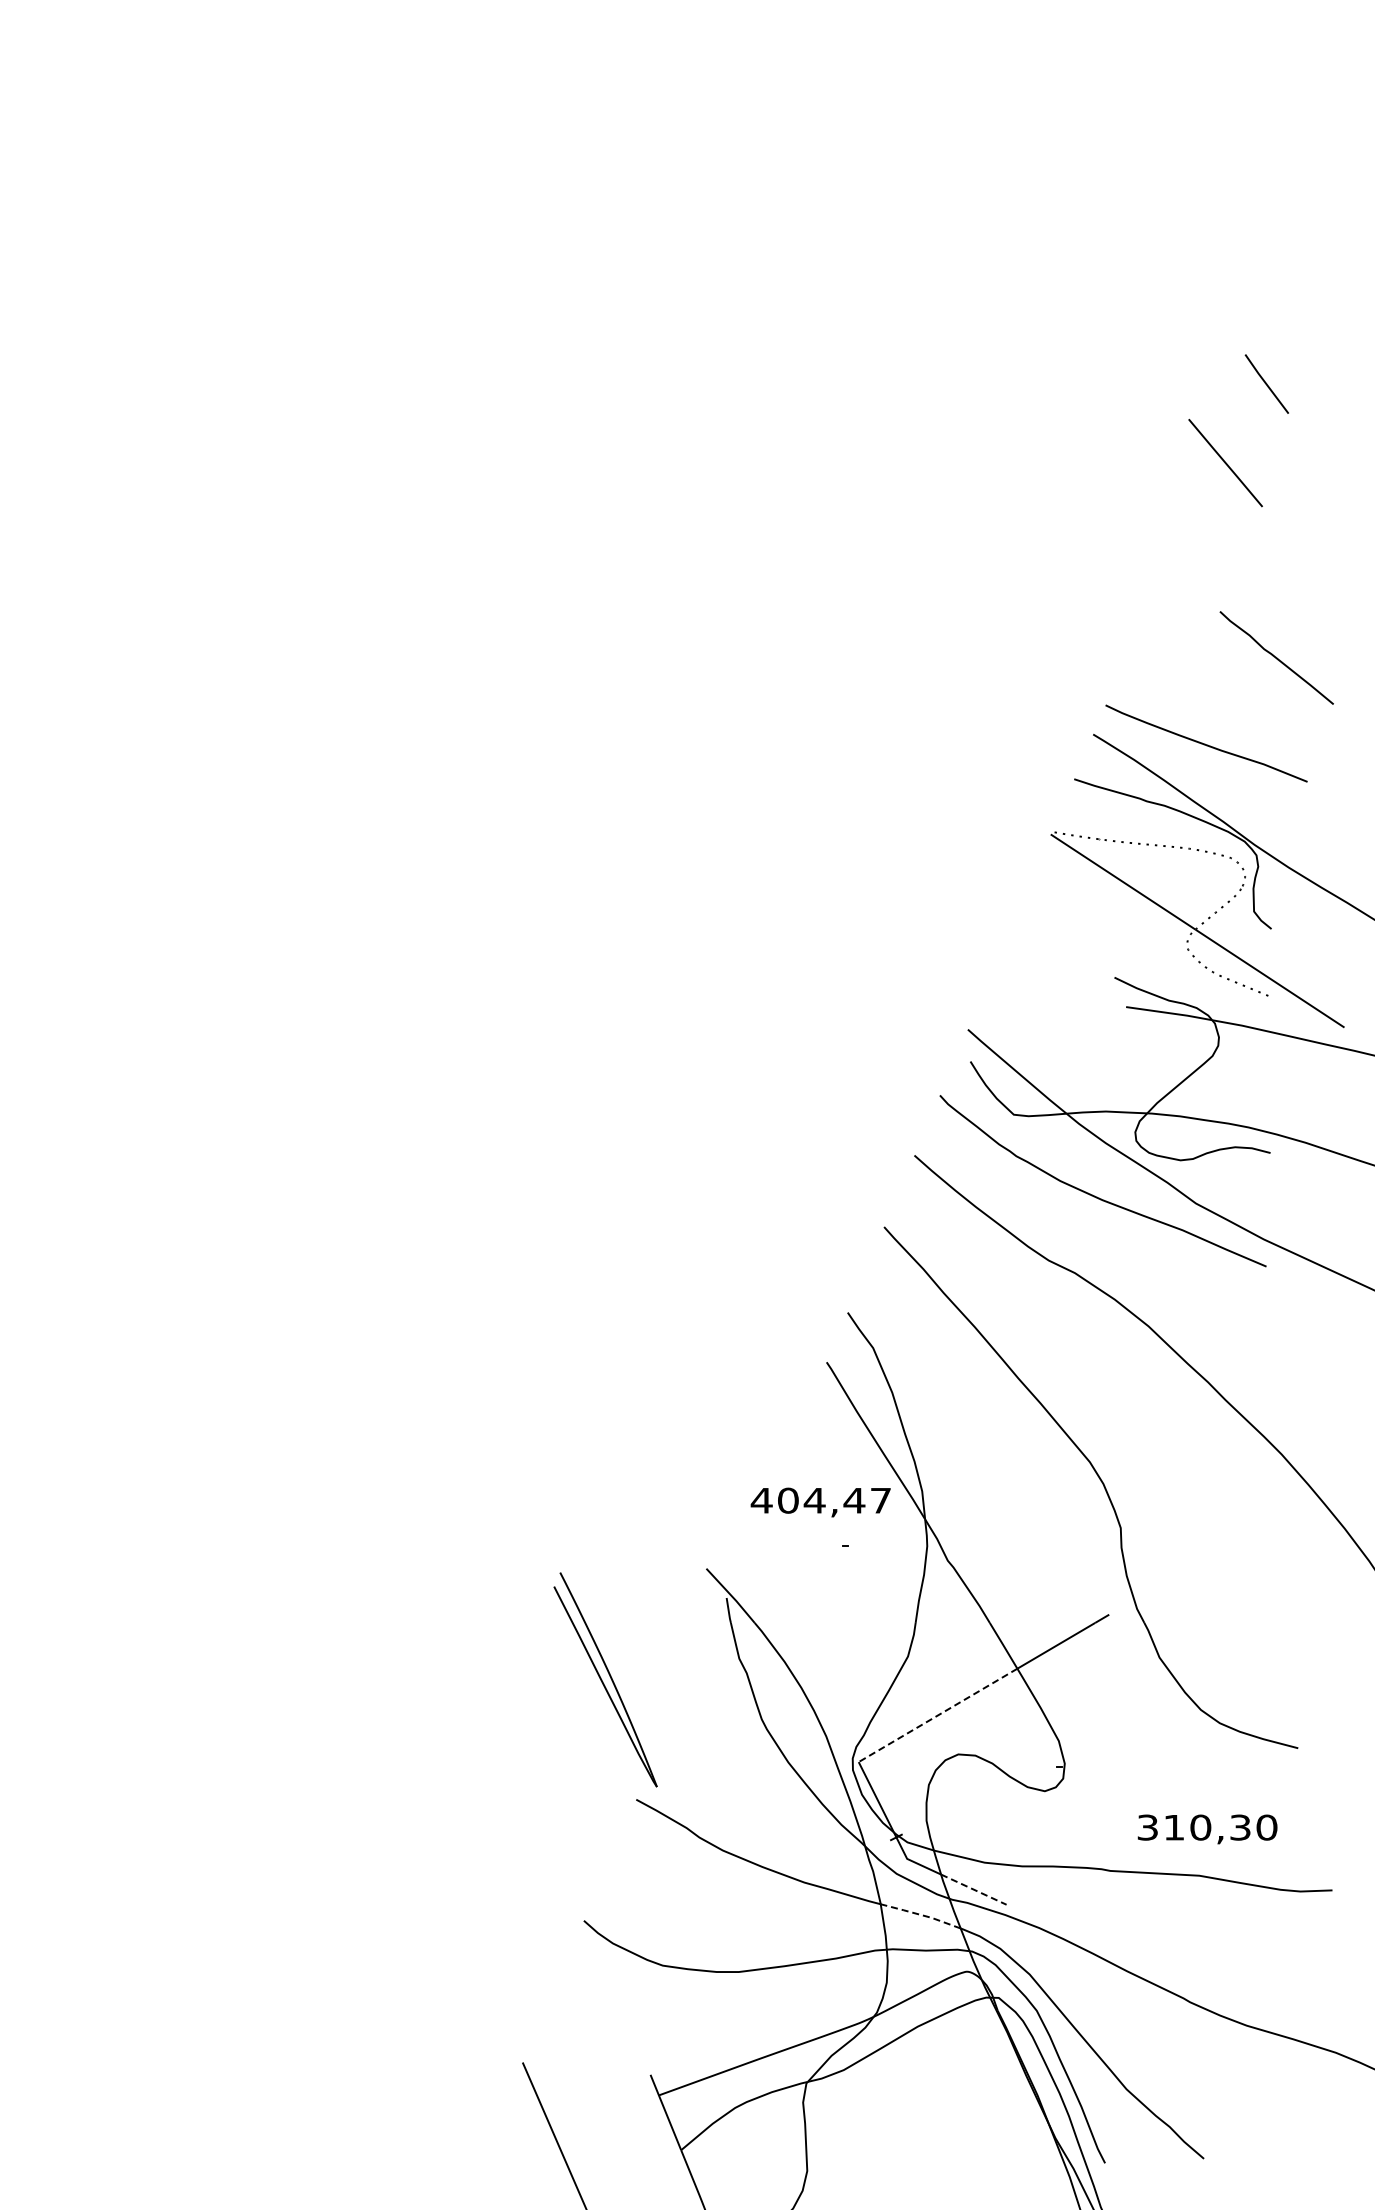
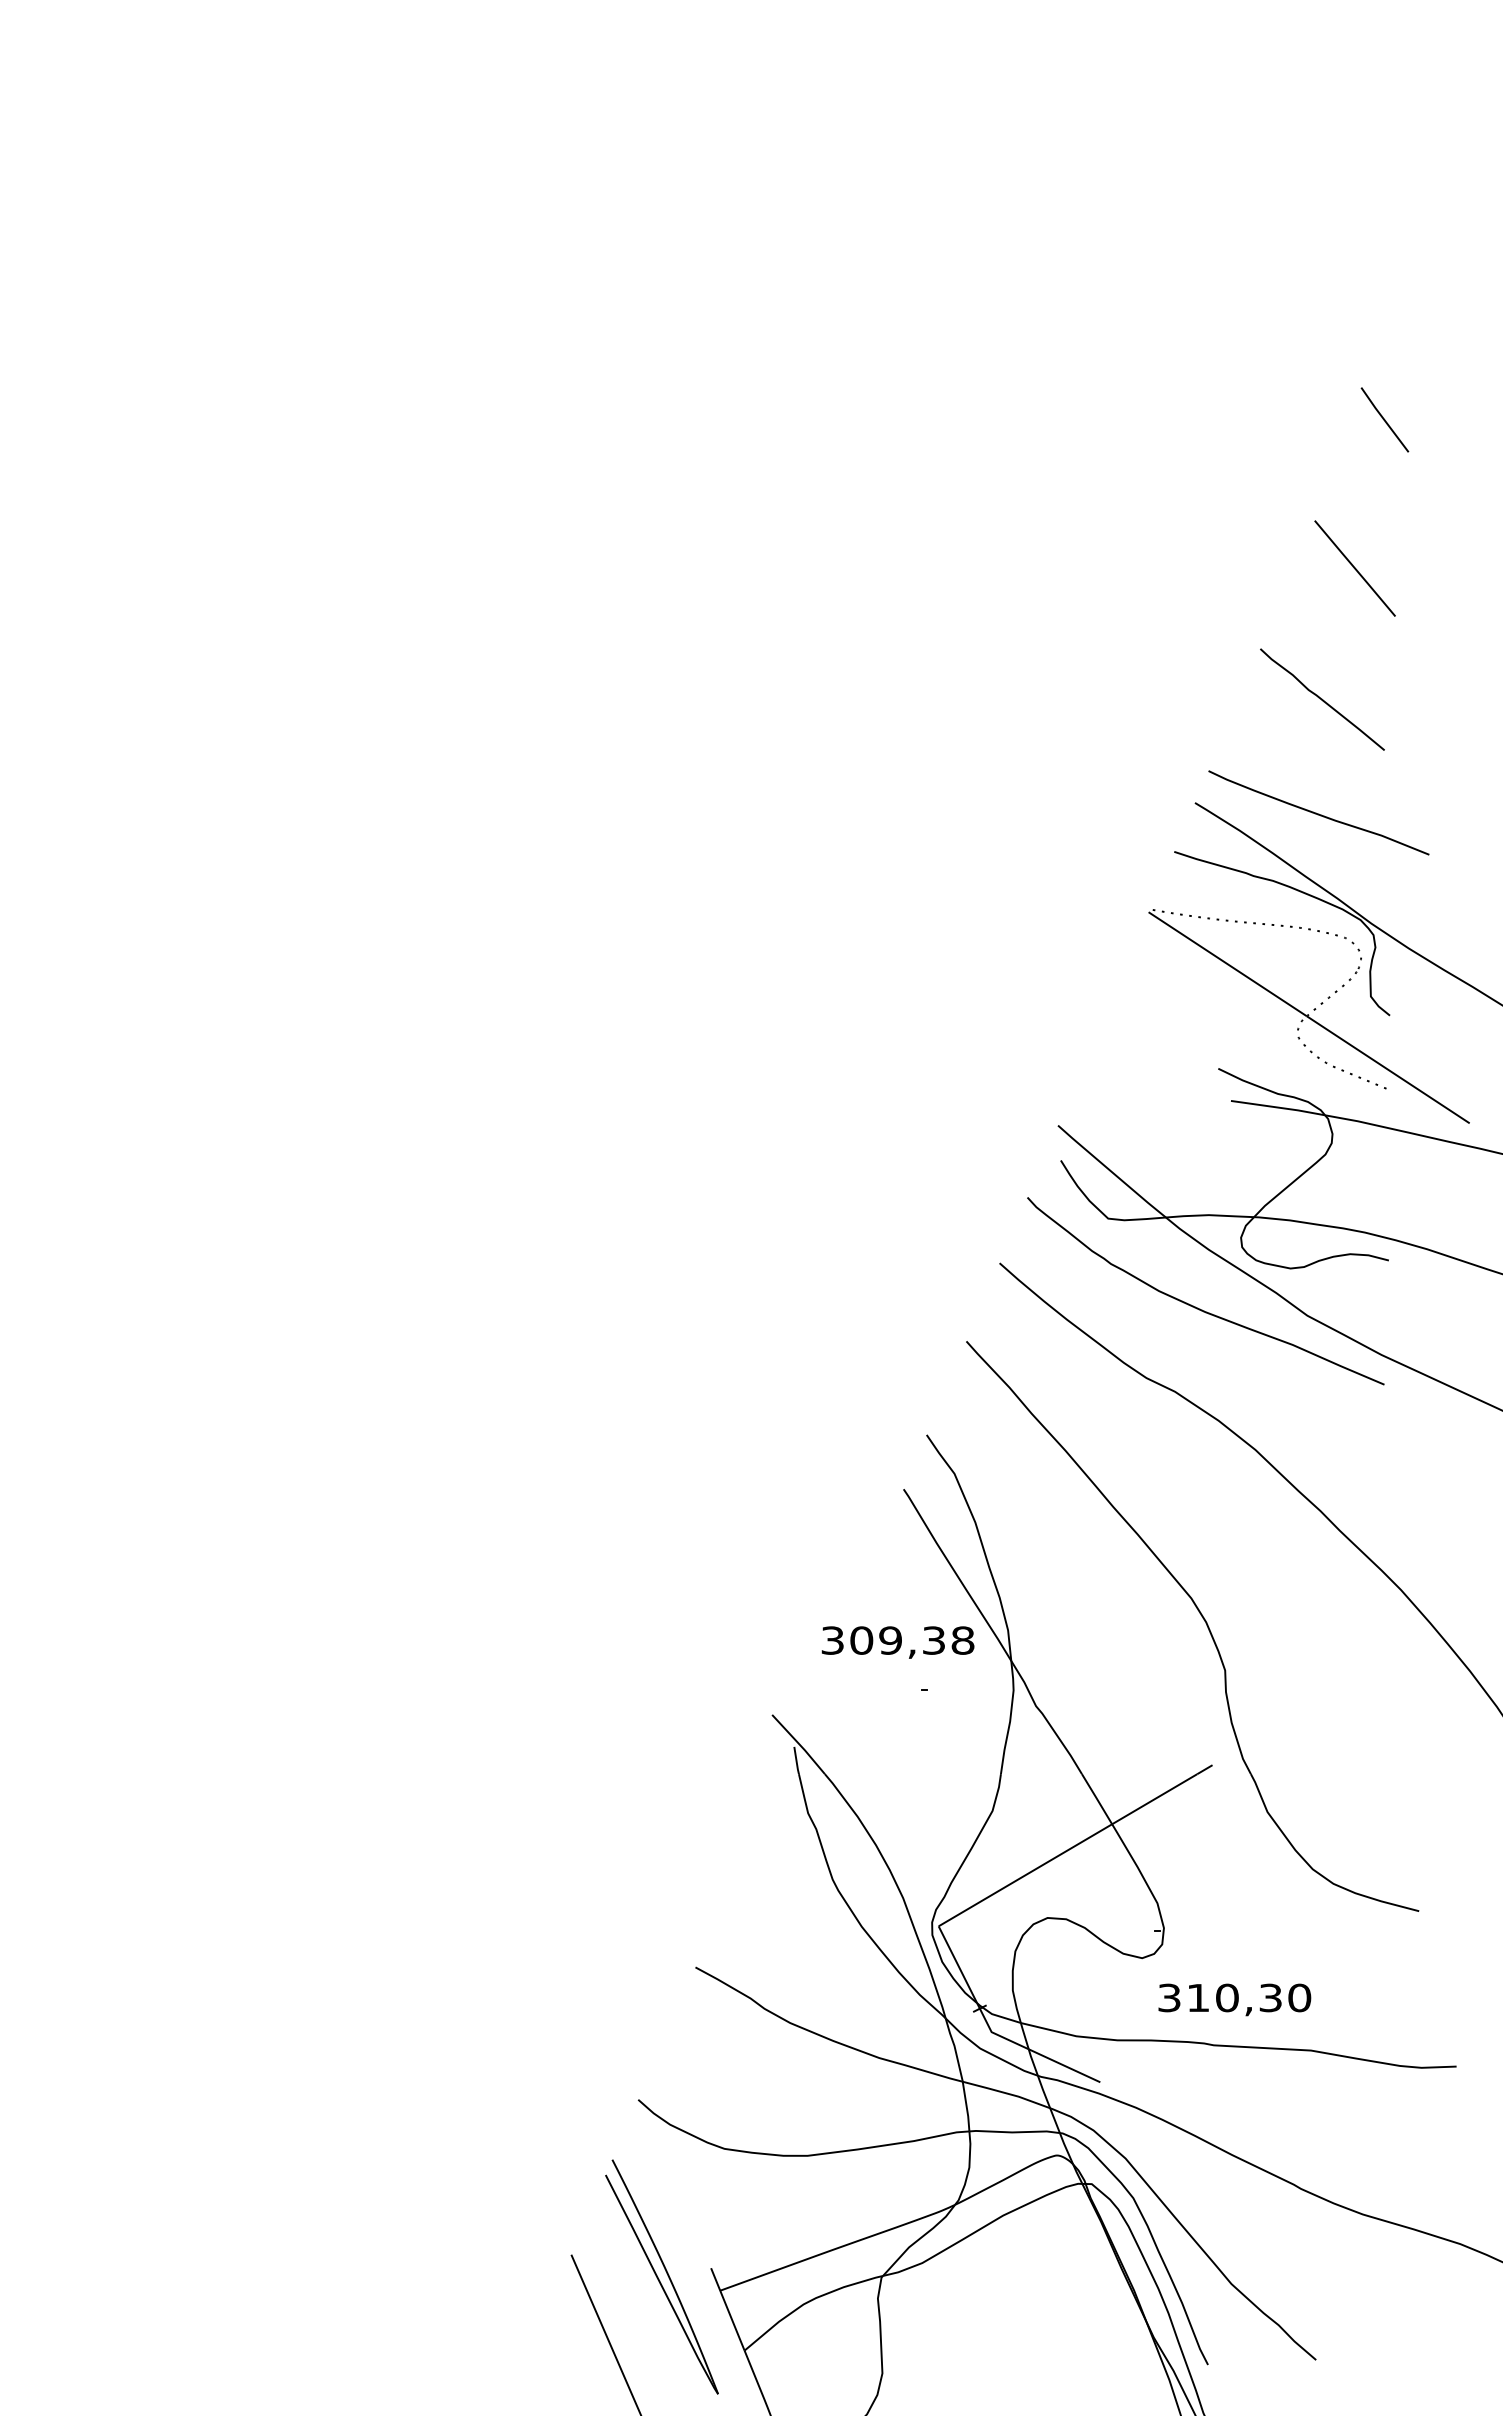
line: (1225, 463) -> (1354, 569), moved
curve: (1276, 657) -> (1322, 699), moved
text: (820, 1500) -> (896, 1640), 404,47 -> 309,38
part: (605, 1679) -> (661, 2276), moved
line: (937, 1715) -> (1024, 1875), dashed -> solid
text: (1207, 1829) -> (1234, 2000), moved
line: (974, 1889) -> (1065, 2065), dashed -> solid
line: (920, 1914) -> (1006, 2092), dashed -> solid

